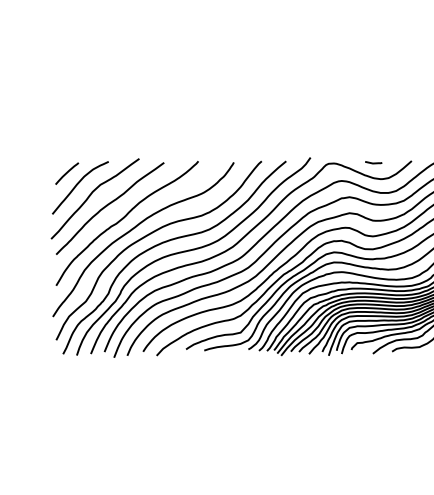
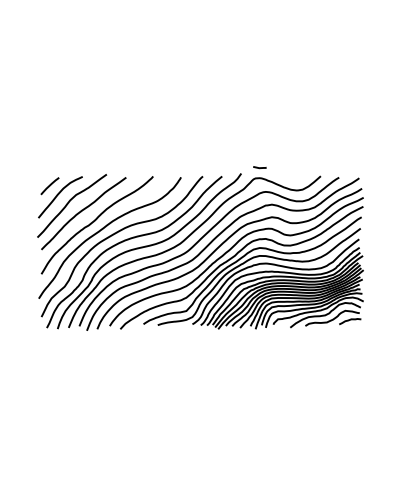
line: (373, 162) -> (259, 167), moved

